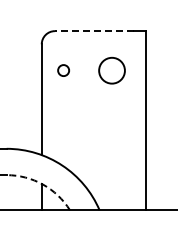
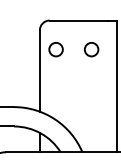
line: (94, 31) -> (78, 20), dashed -> solid
circle: (63, 70) -> (55, 49), size x1.67
circle: (111, 70) -> (91, 49), size x0.71
arc: (42, 184) -> (40, 133), dashed -> solid

